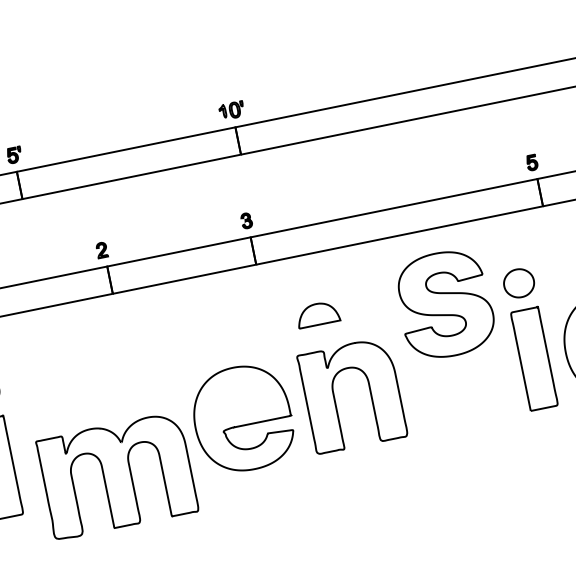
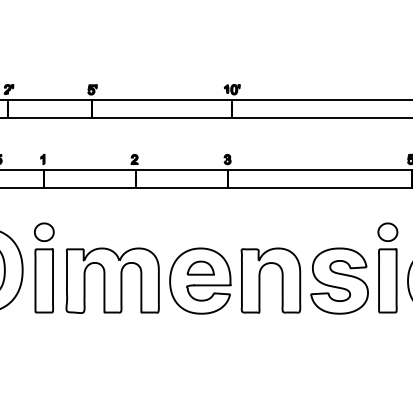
part: (444, 303) -> (339, 280), moved
part: (317, 313) -> (200, 267), moved
part: (116, 475) -> (112, 280), moved

